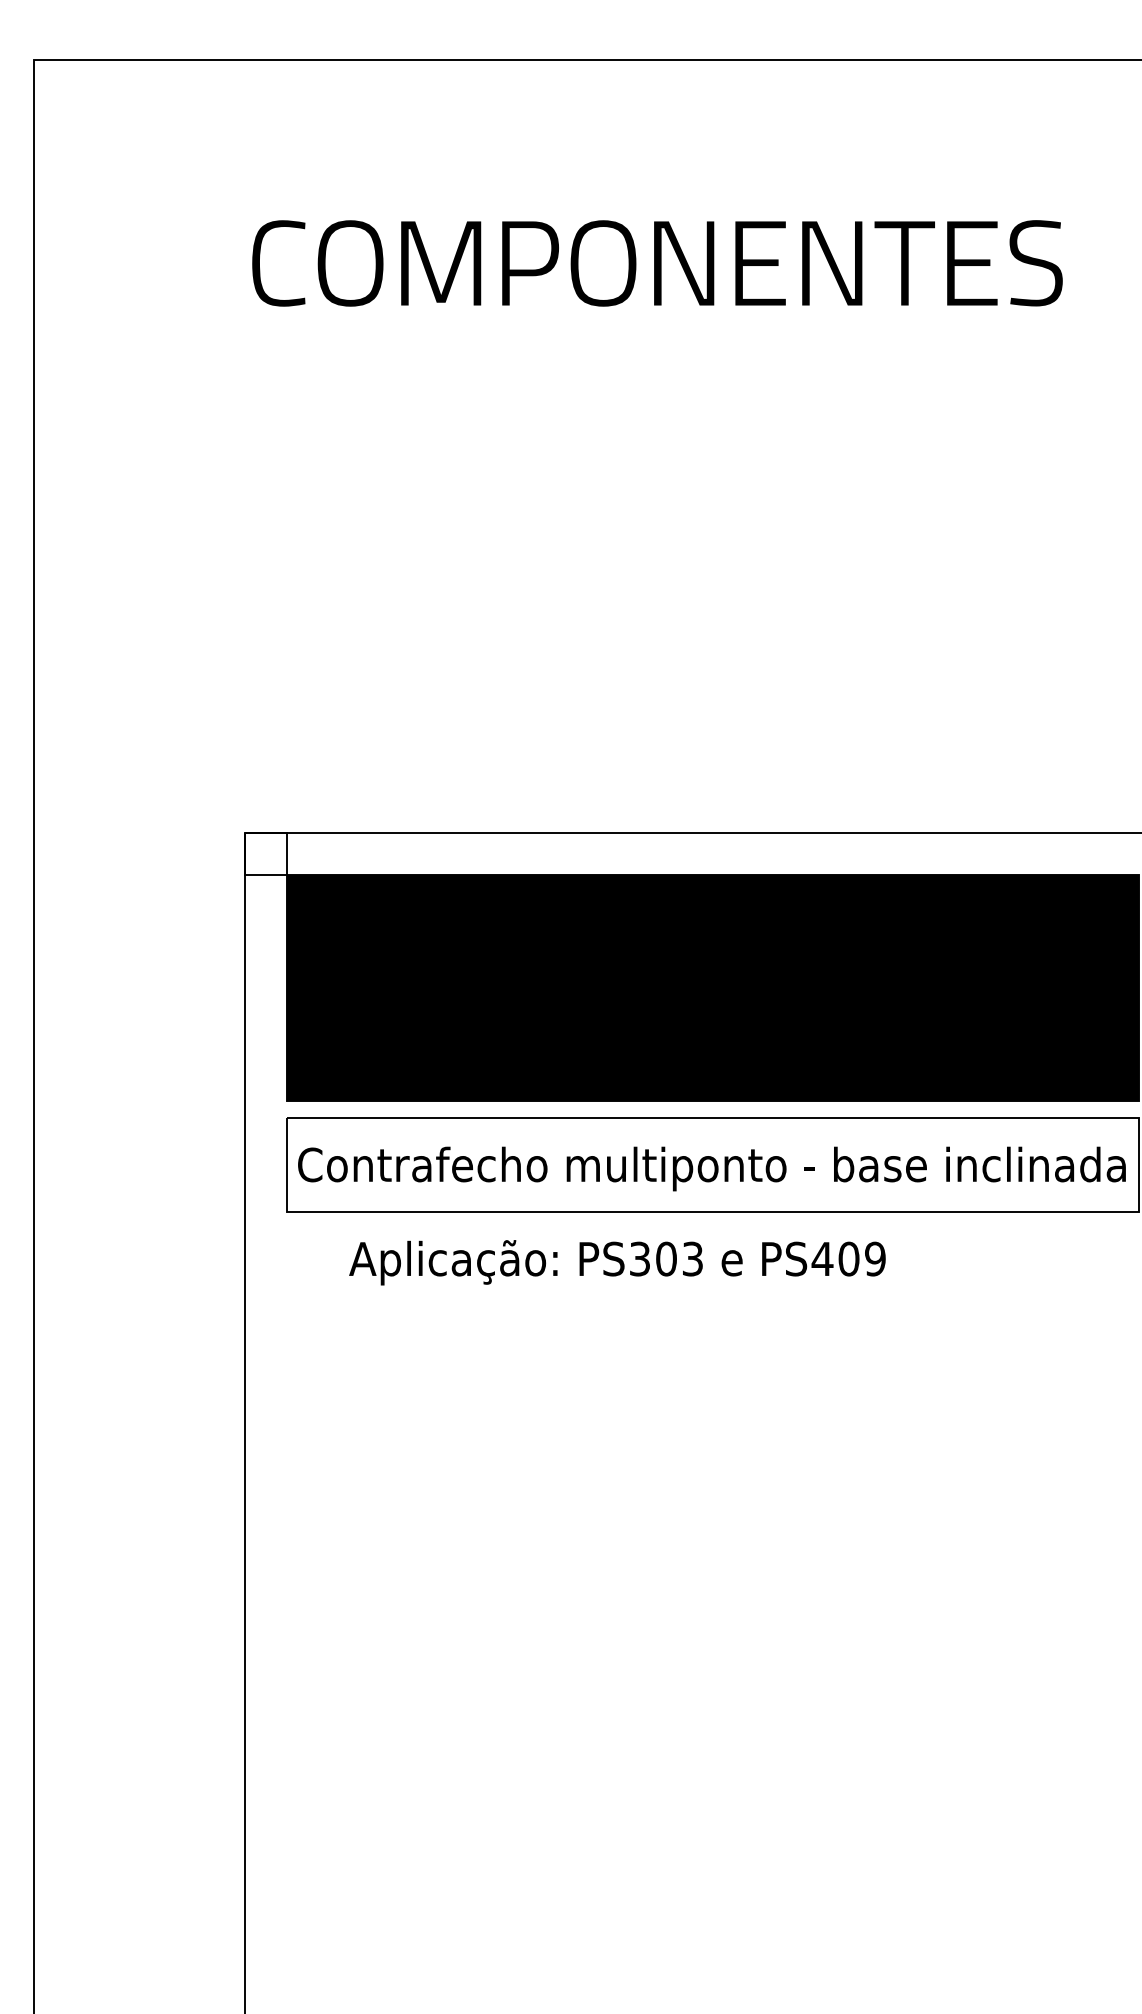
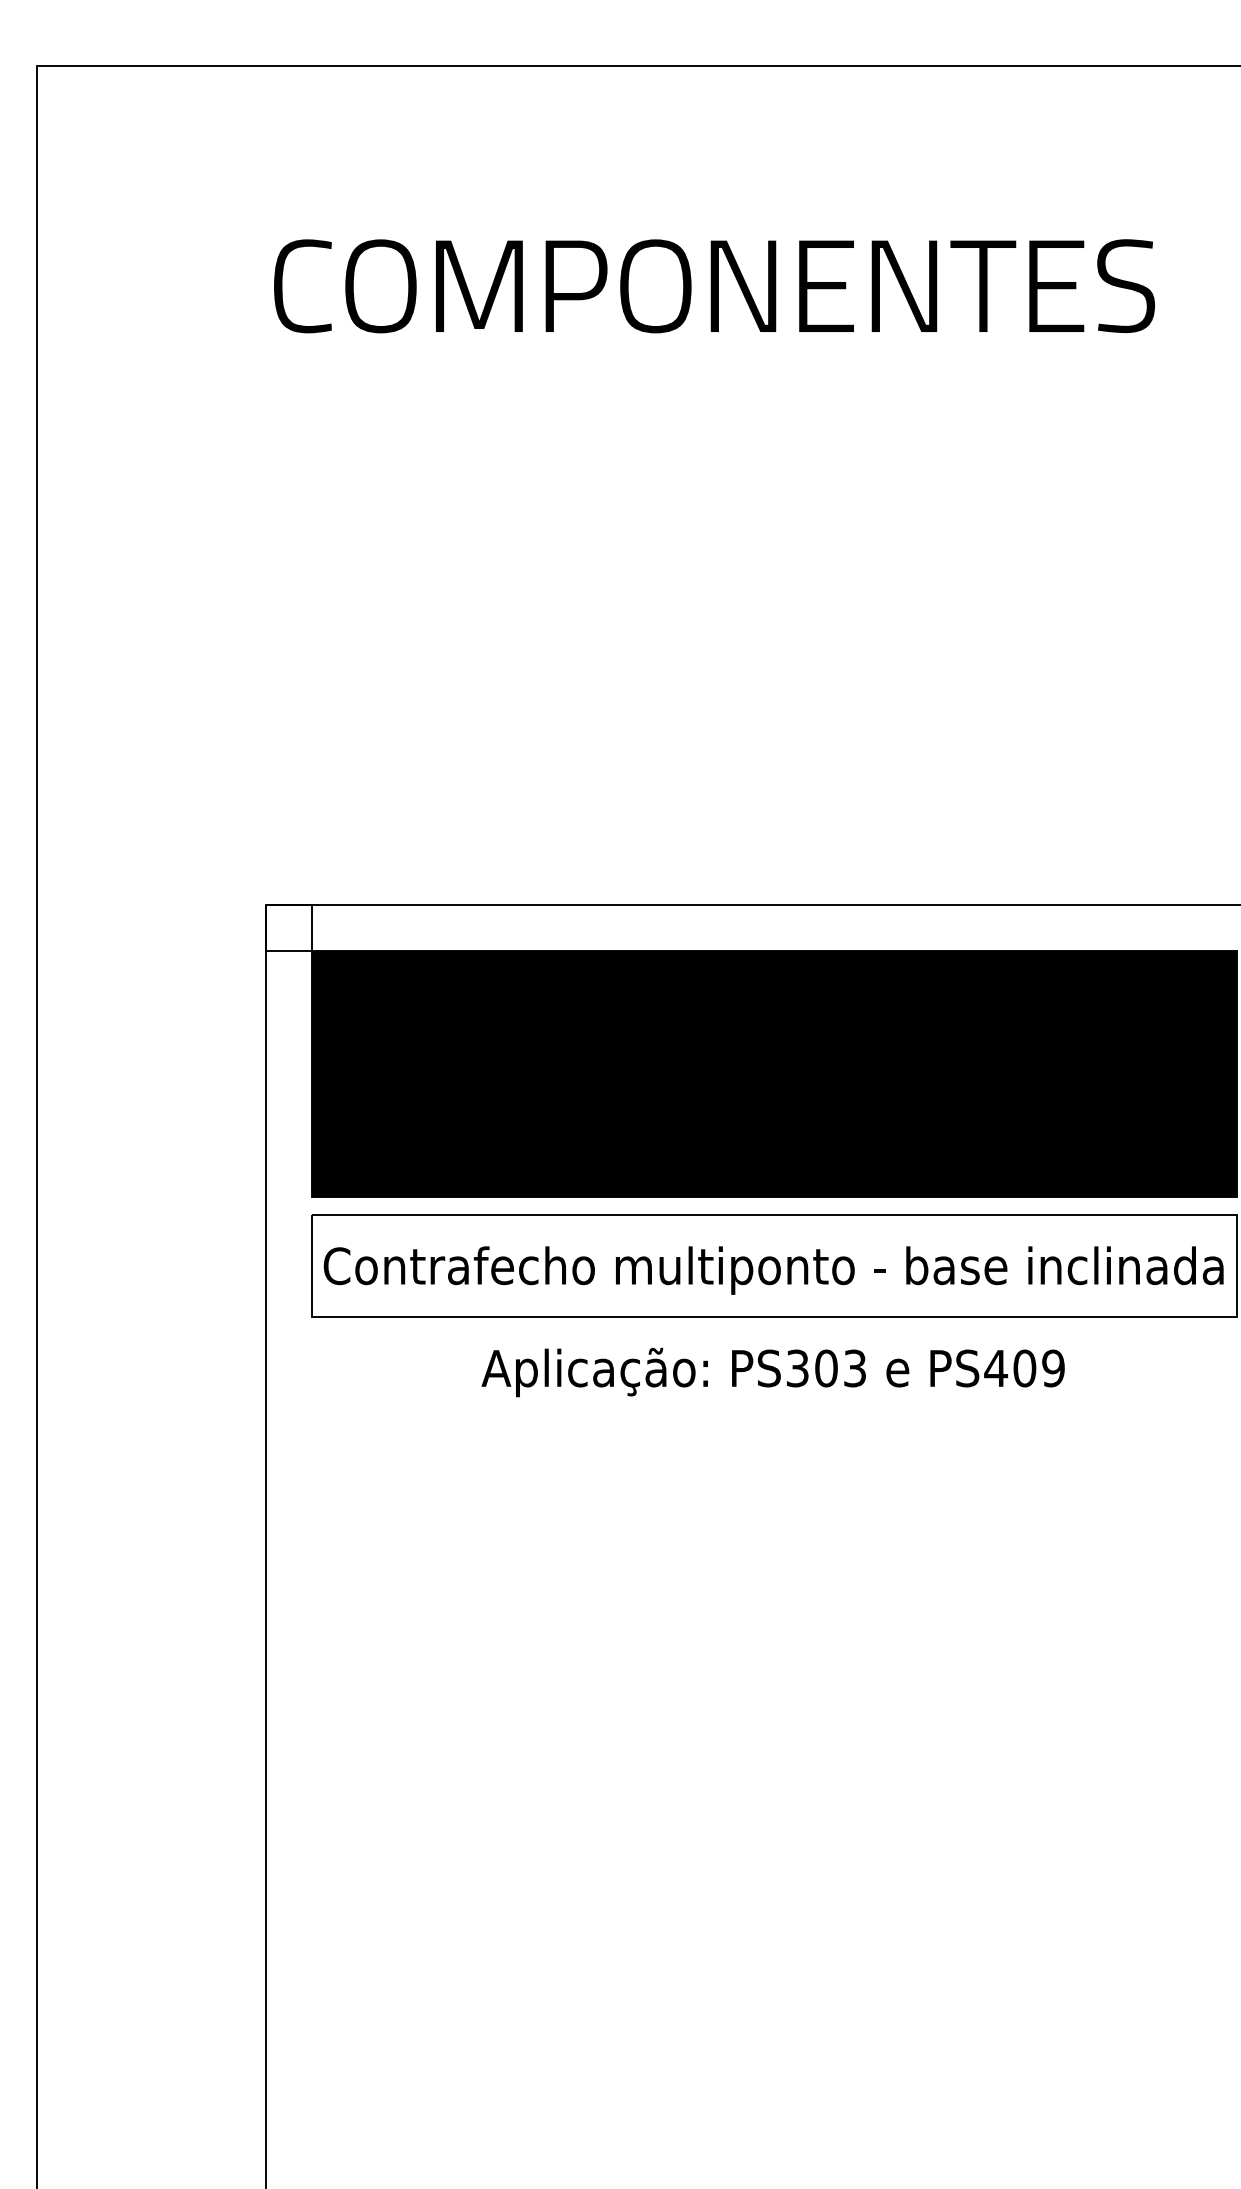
text: (617, 1262) -> (773, 1372), moved

